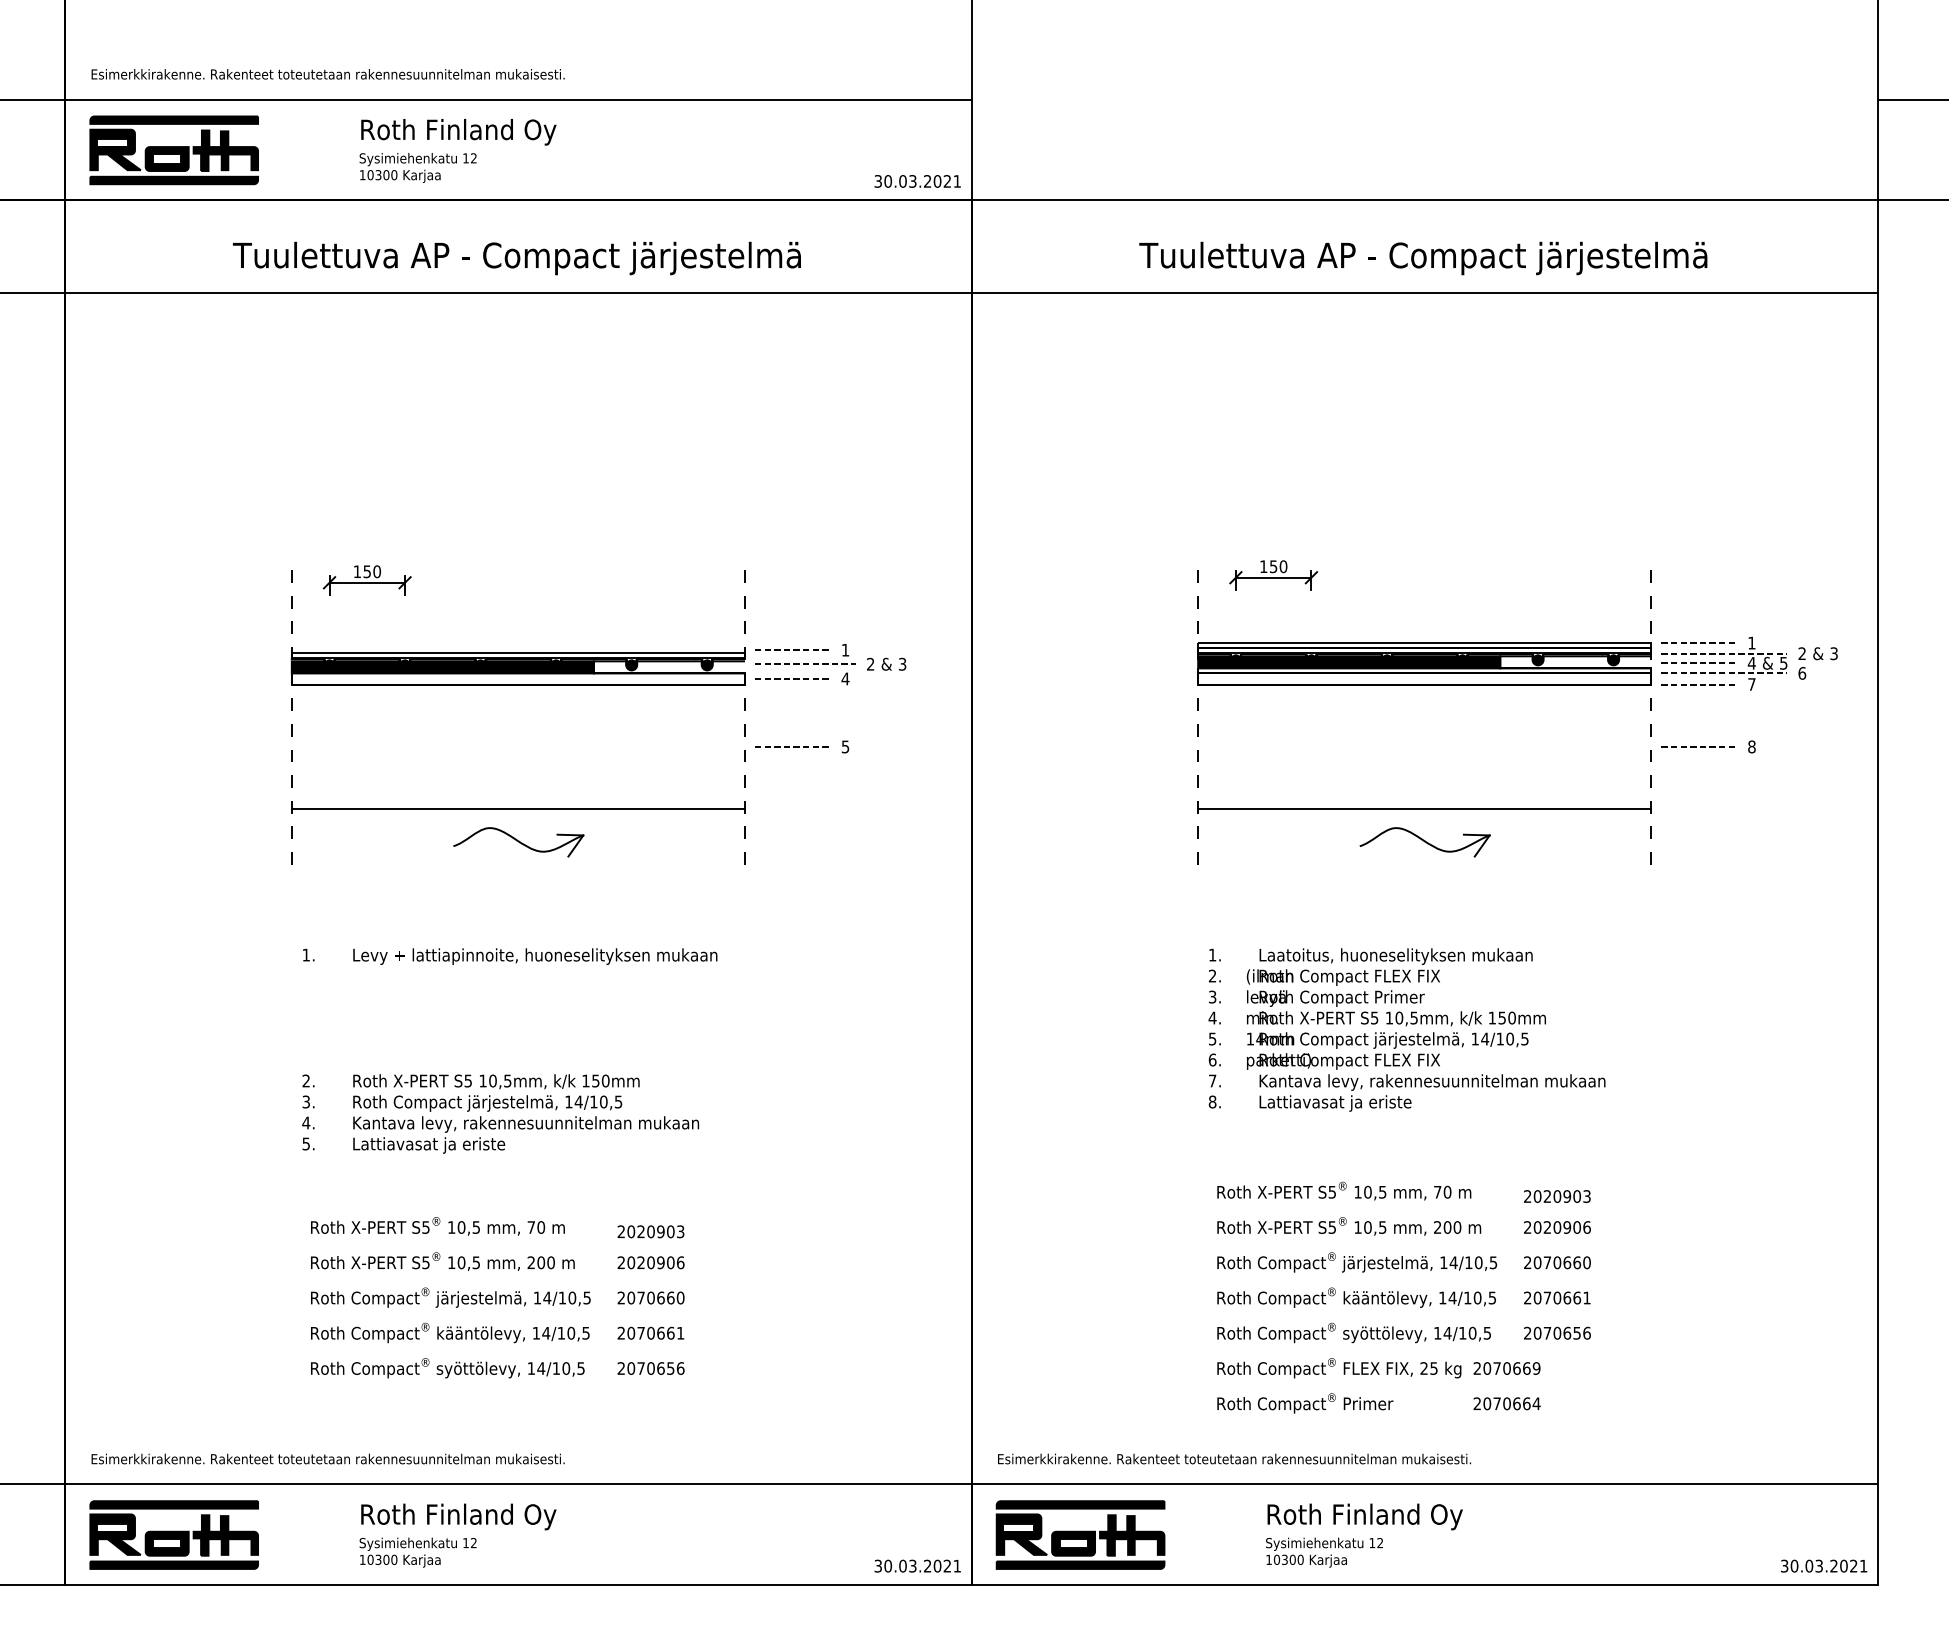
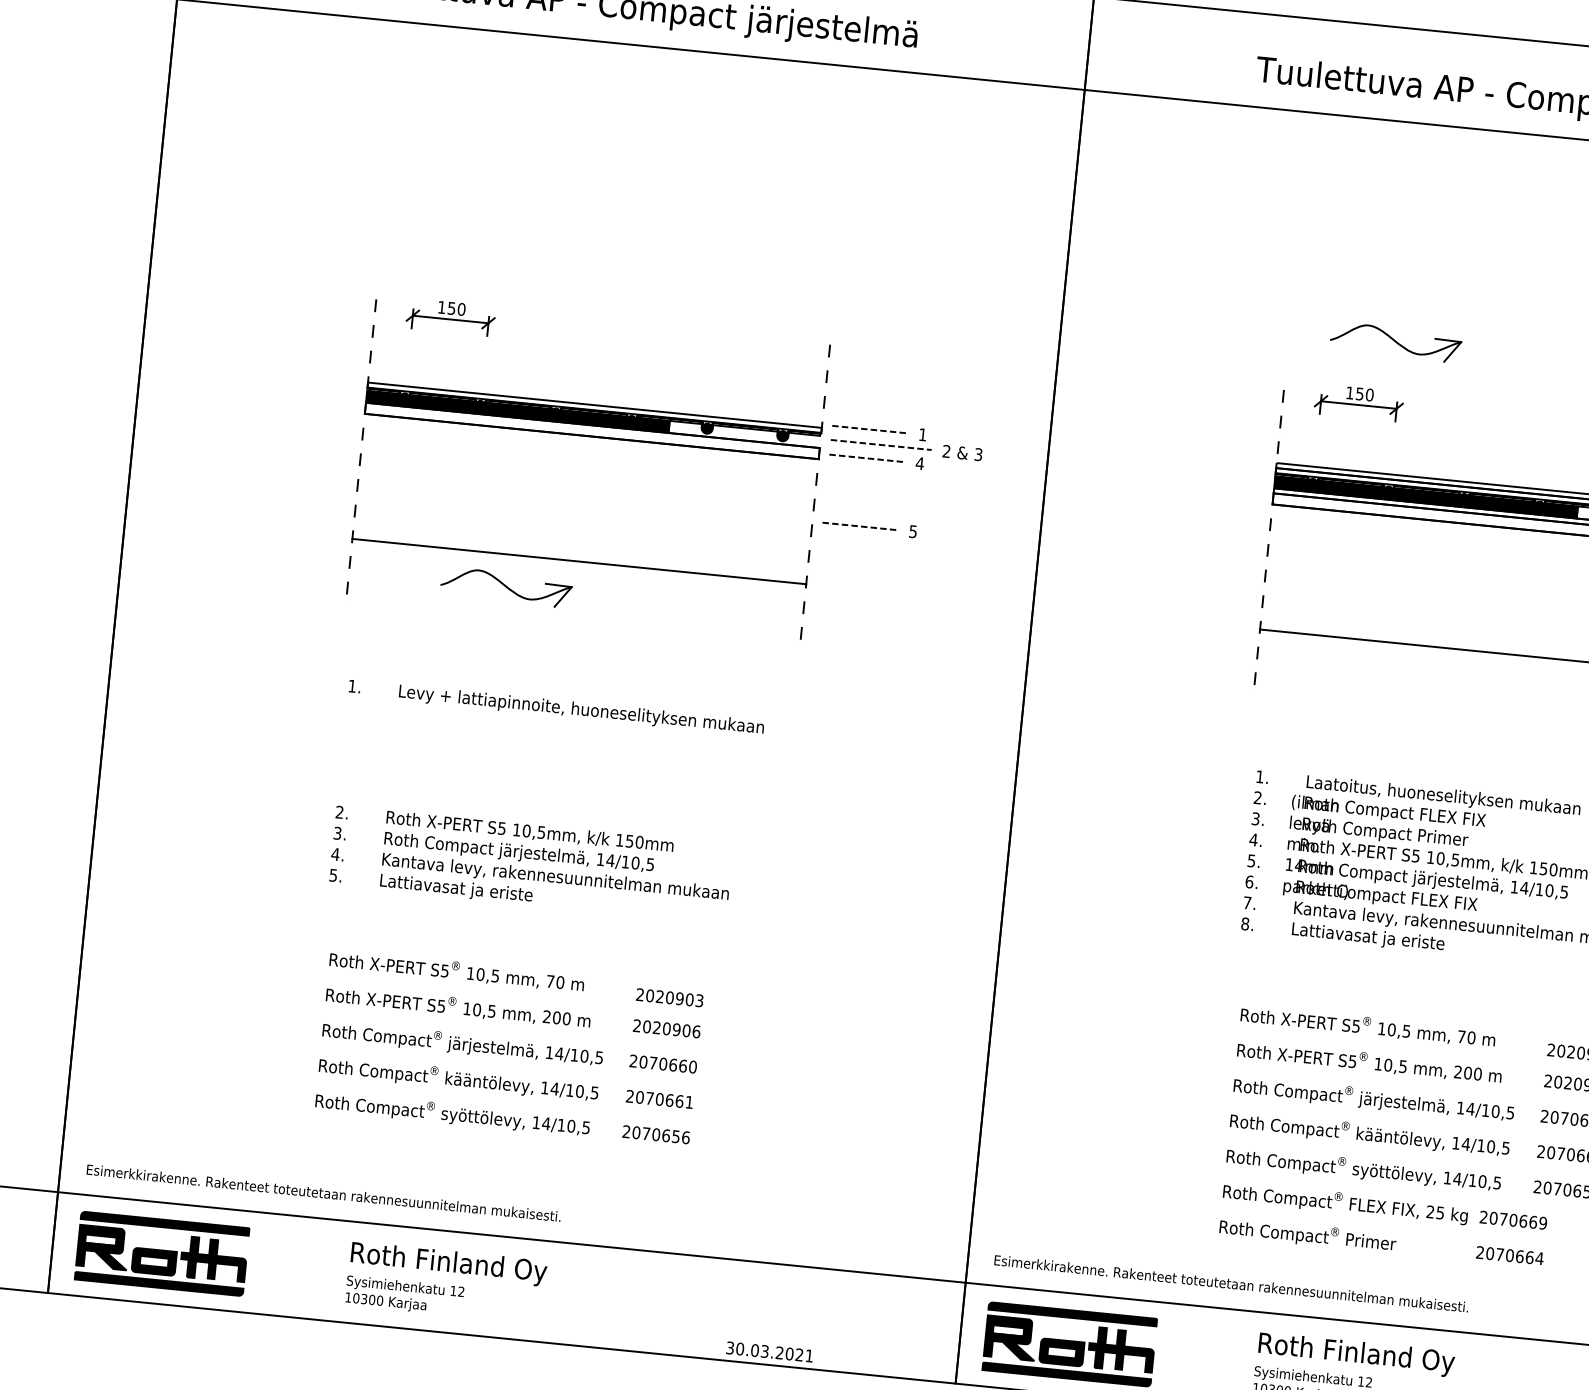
part: (518, 842) -> (506, 587), moved
part: (1424, 842) -> (1395, 342), moved
text: (917, 1565) -> (769, 1351), moved

